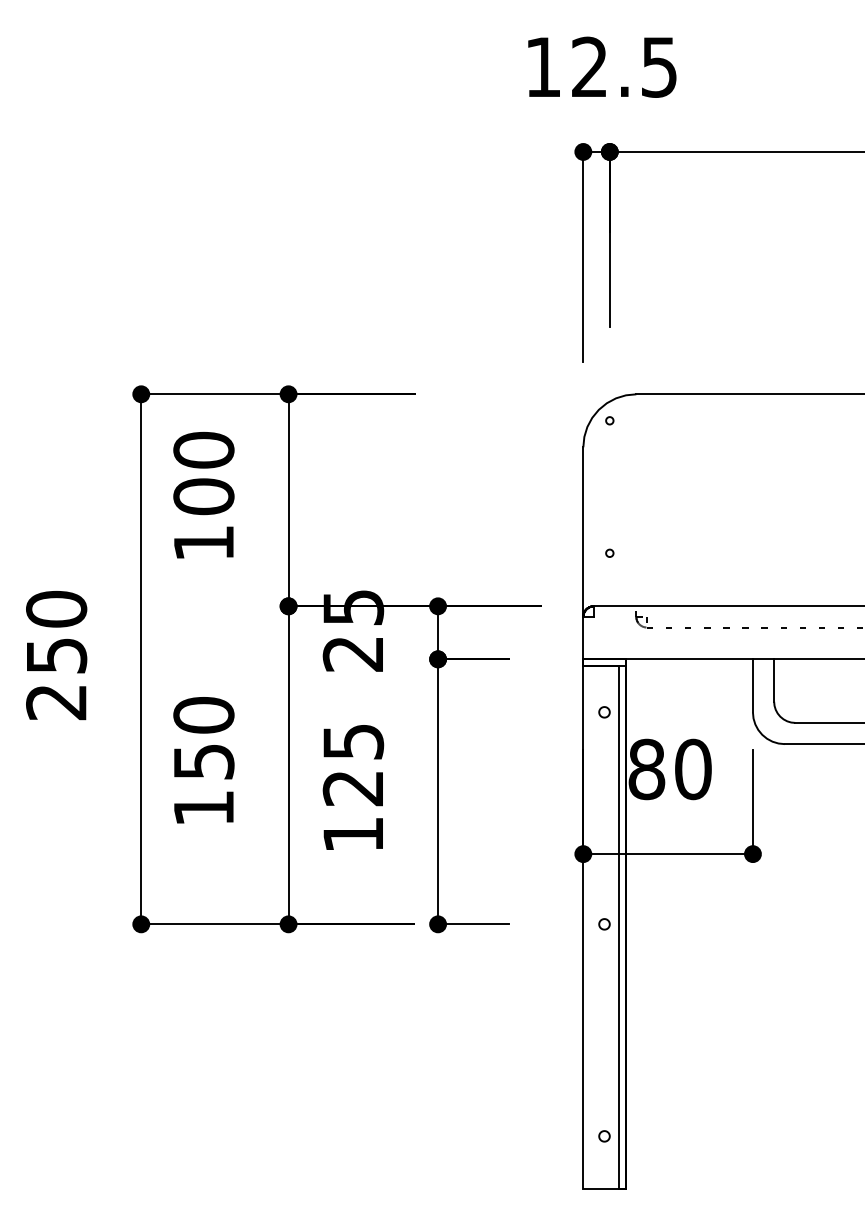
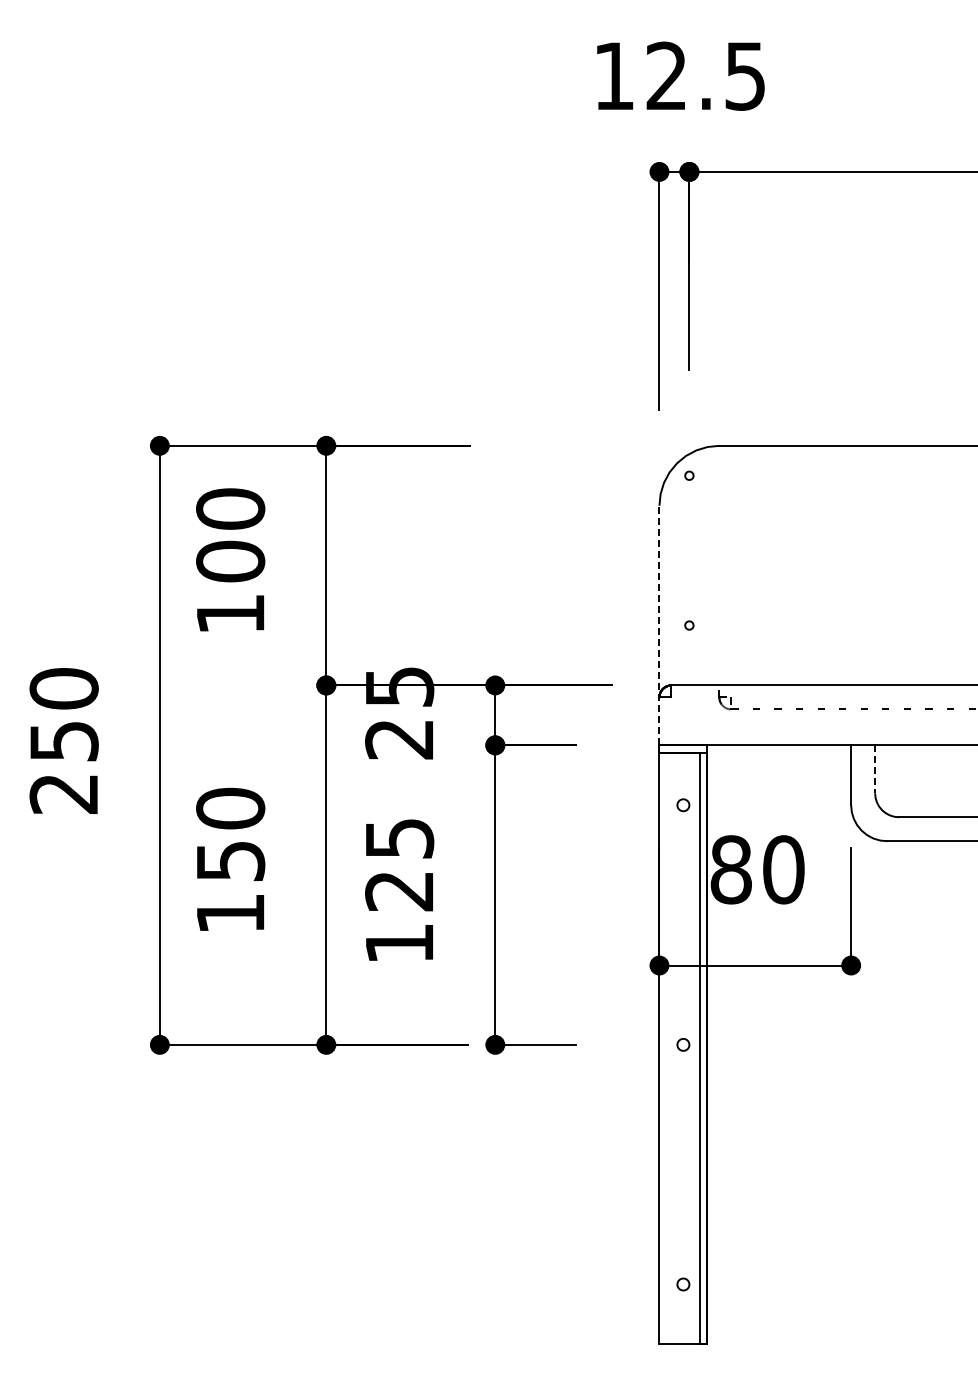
line: (583, 553) -> (659, 625), solid -> dashed
line: (774, 680) -> (875, 769), solid -> dashed

